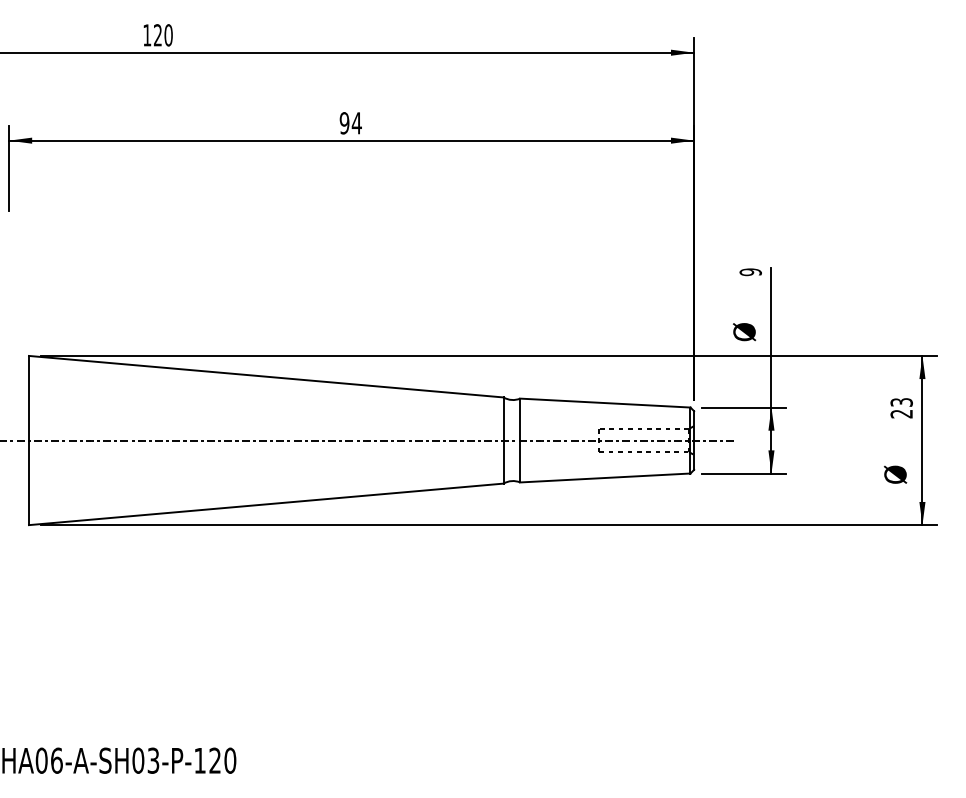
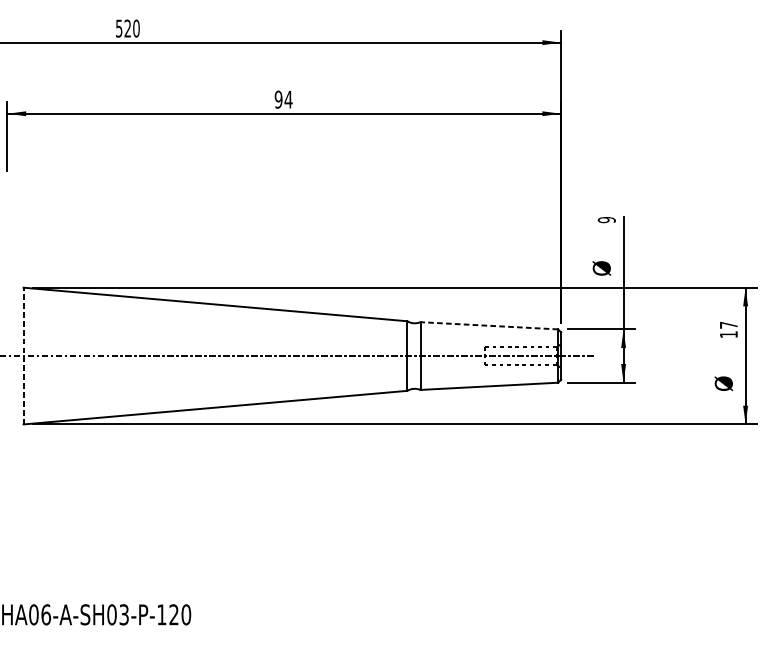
text: (147, 35) -> (119, 28), 120 -> 520
line: (604, 403) -> (488, 326), solid -> dashed
text: (901, 408) -> (728, 330), 23 -> 17
line: (28, 440) -> (23, 356), solid -> dashed

